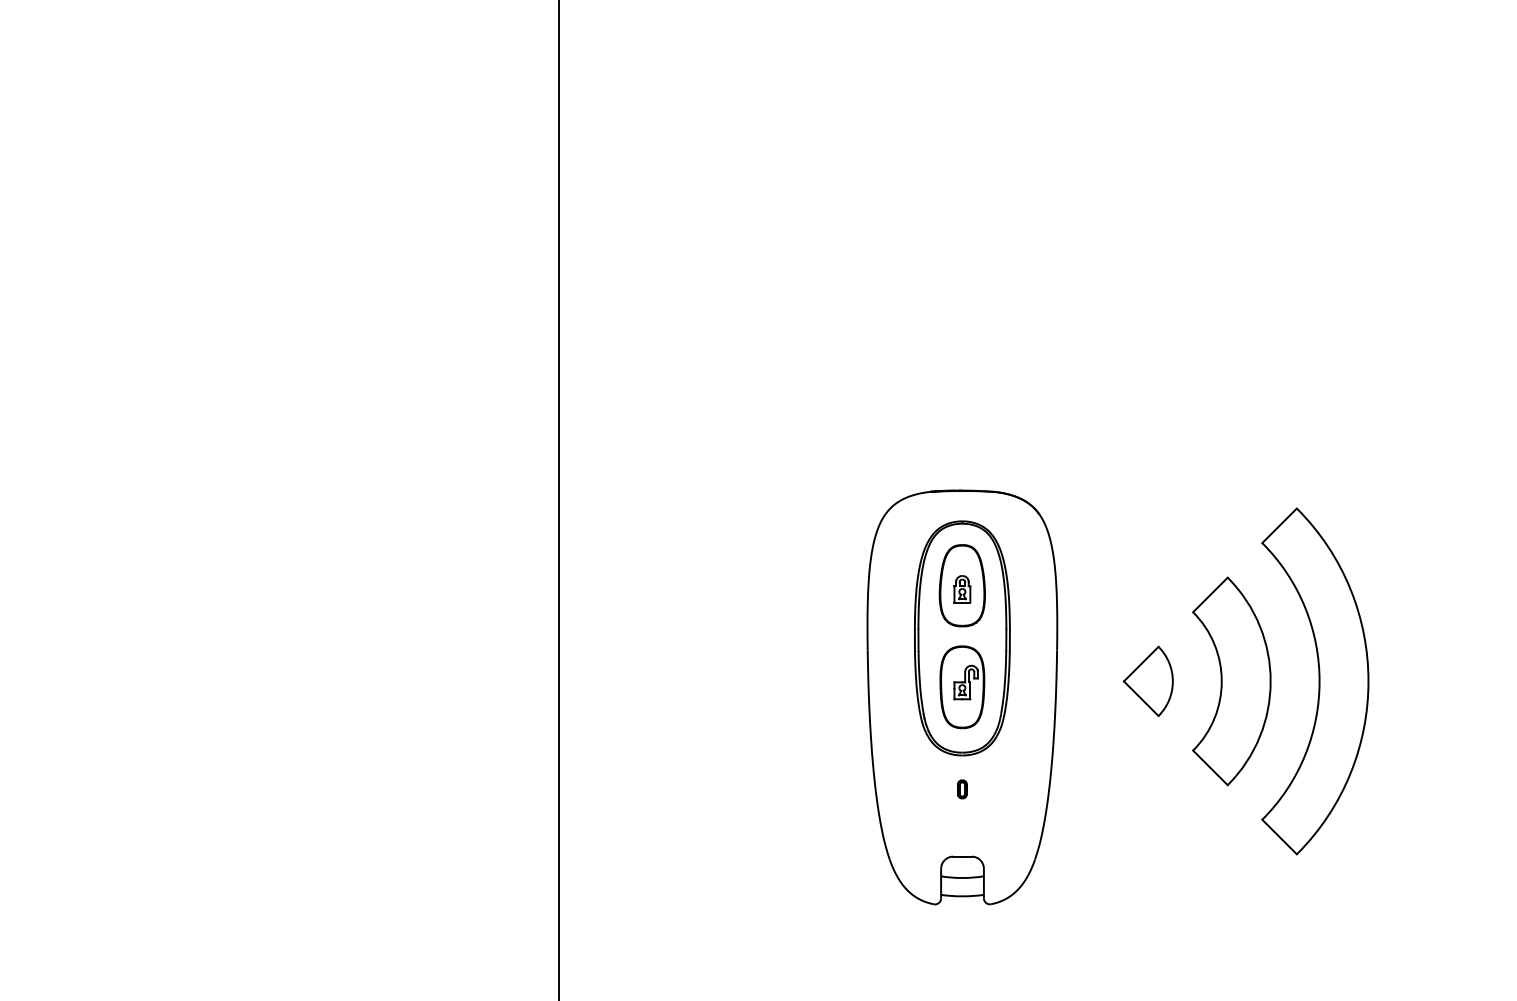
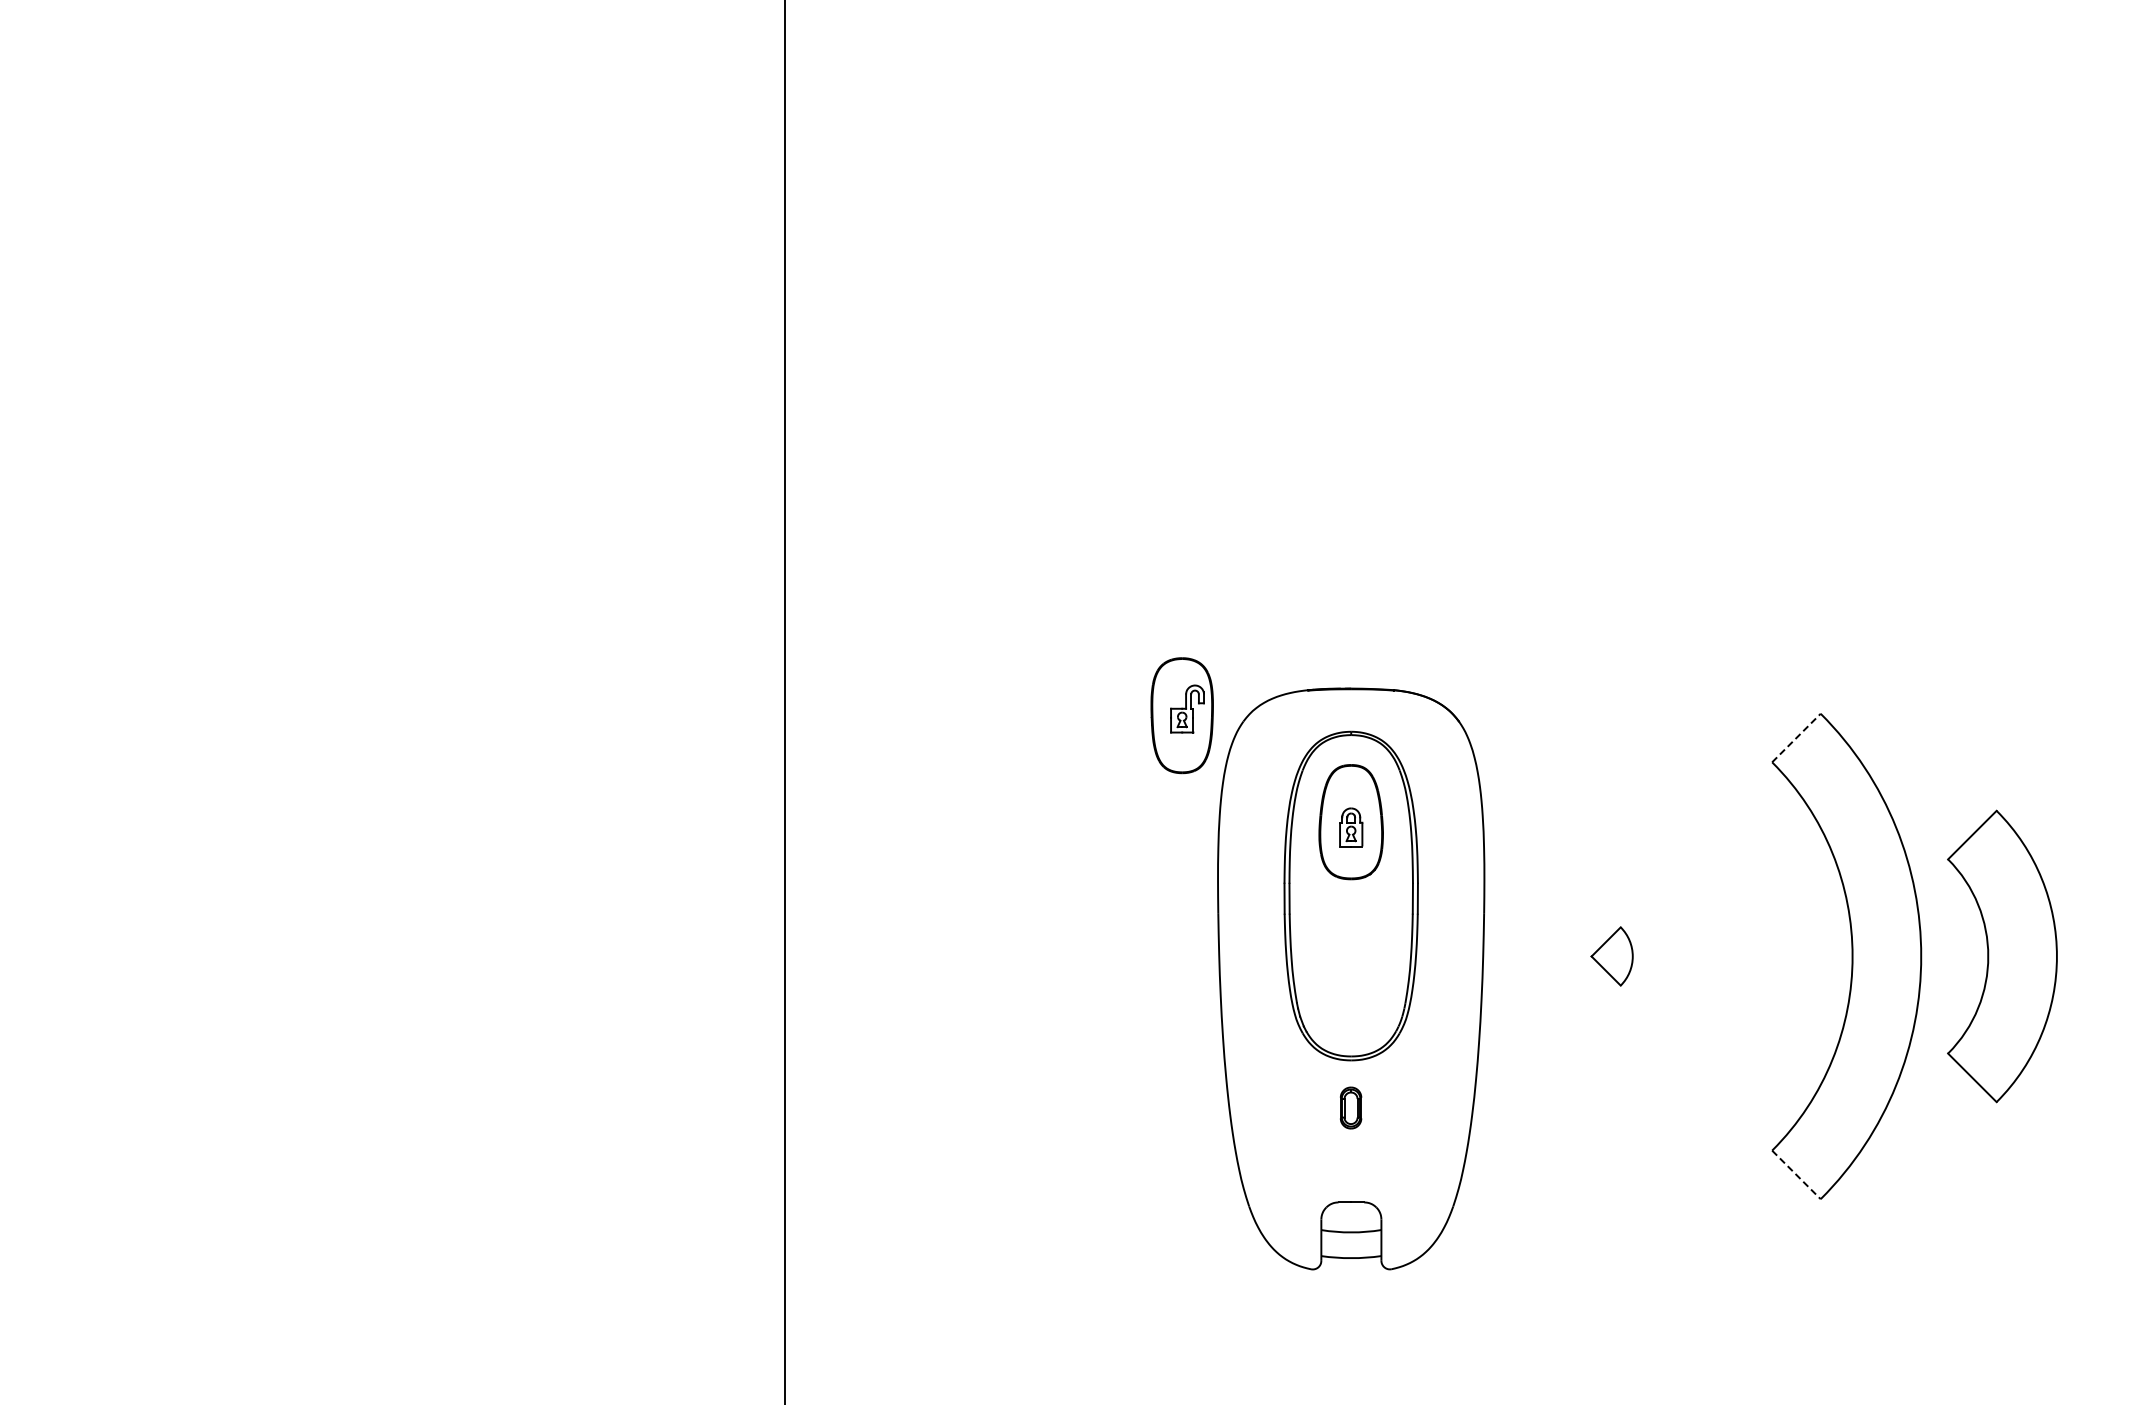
line: (1279, 525) -> (1796, 737), solid -> dashed
part: (1147, 681) -> (1611, 956), size x0.6
part: (1231, 681) -> (2002, 956), moved
part: (961, 687) -> (1181, 715), moved
part: (962, 789) -> (1351, 1107), size x1.6
line: (1279, 837) -> (1796, 1175), solid -> dashed

